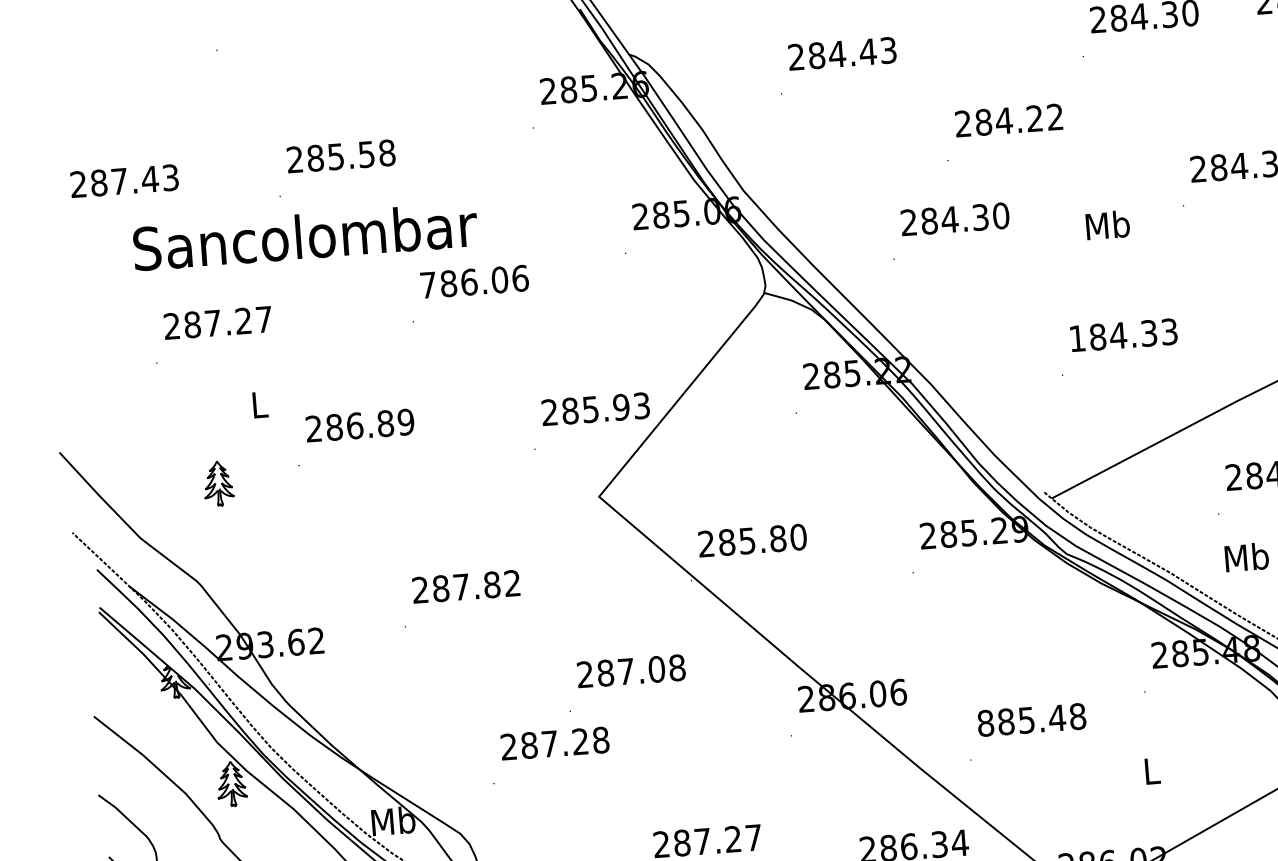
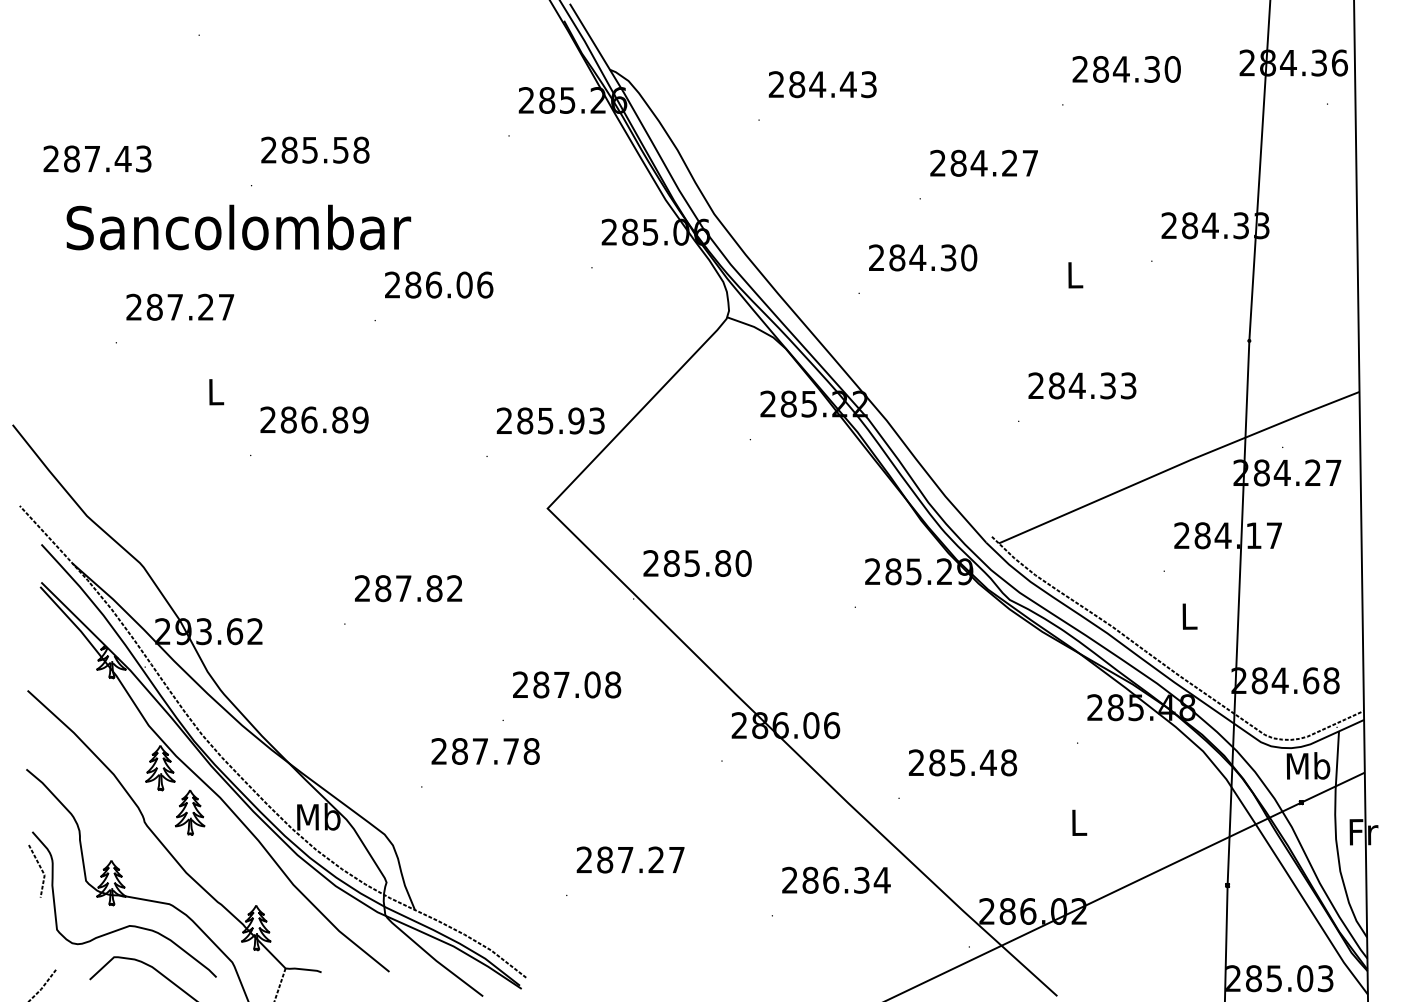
text: (1054, 116) -> (1029, 162), 284.22 -> 284.27
text: (1107, 224) -> (1074, 274), Mb -> L
text: (305, 236) -> (238, 227), moved
text: (427, 284) -> (392, 284), 786.06 -> 286.06
text: (1076, 338) -> (1035, 385), 184.33 -> 284.33
part: (218, 483) -> (190, 812), moved
text: (1246, 556) -> (1188, 615), Mb -> L
text: (985, 723) -> (916, 762), 885.48 -> 285.48
text: (579, 741) -> (510, 751), 287.28 -> 287.78

